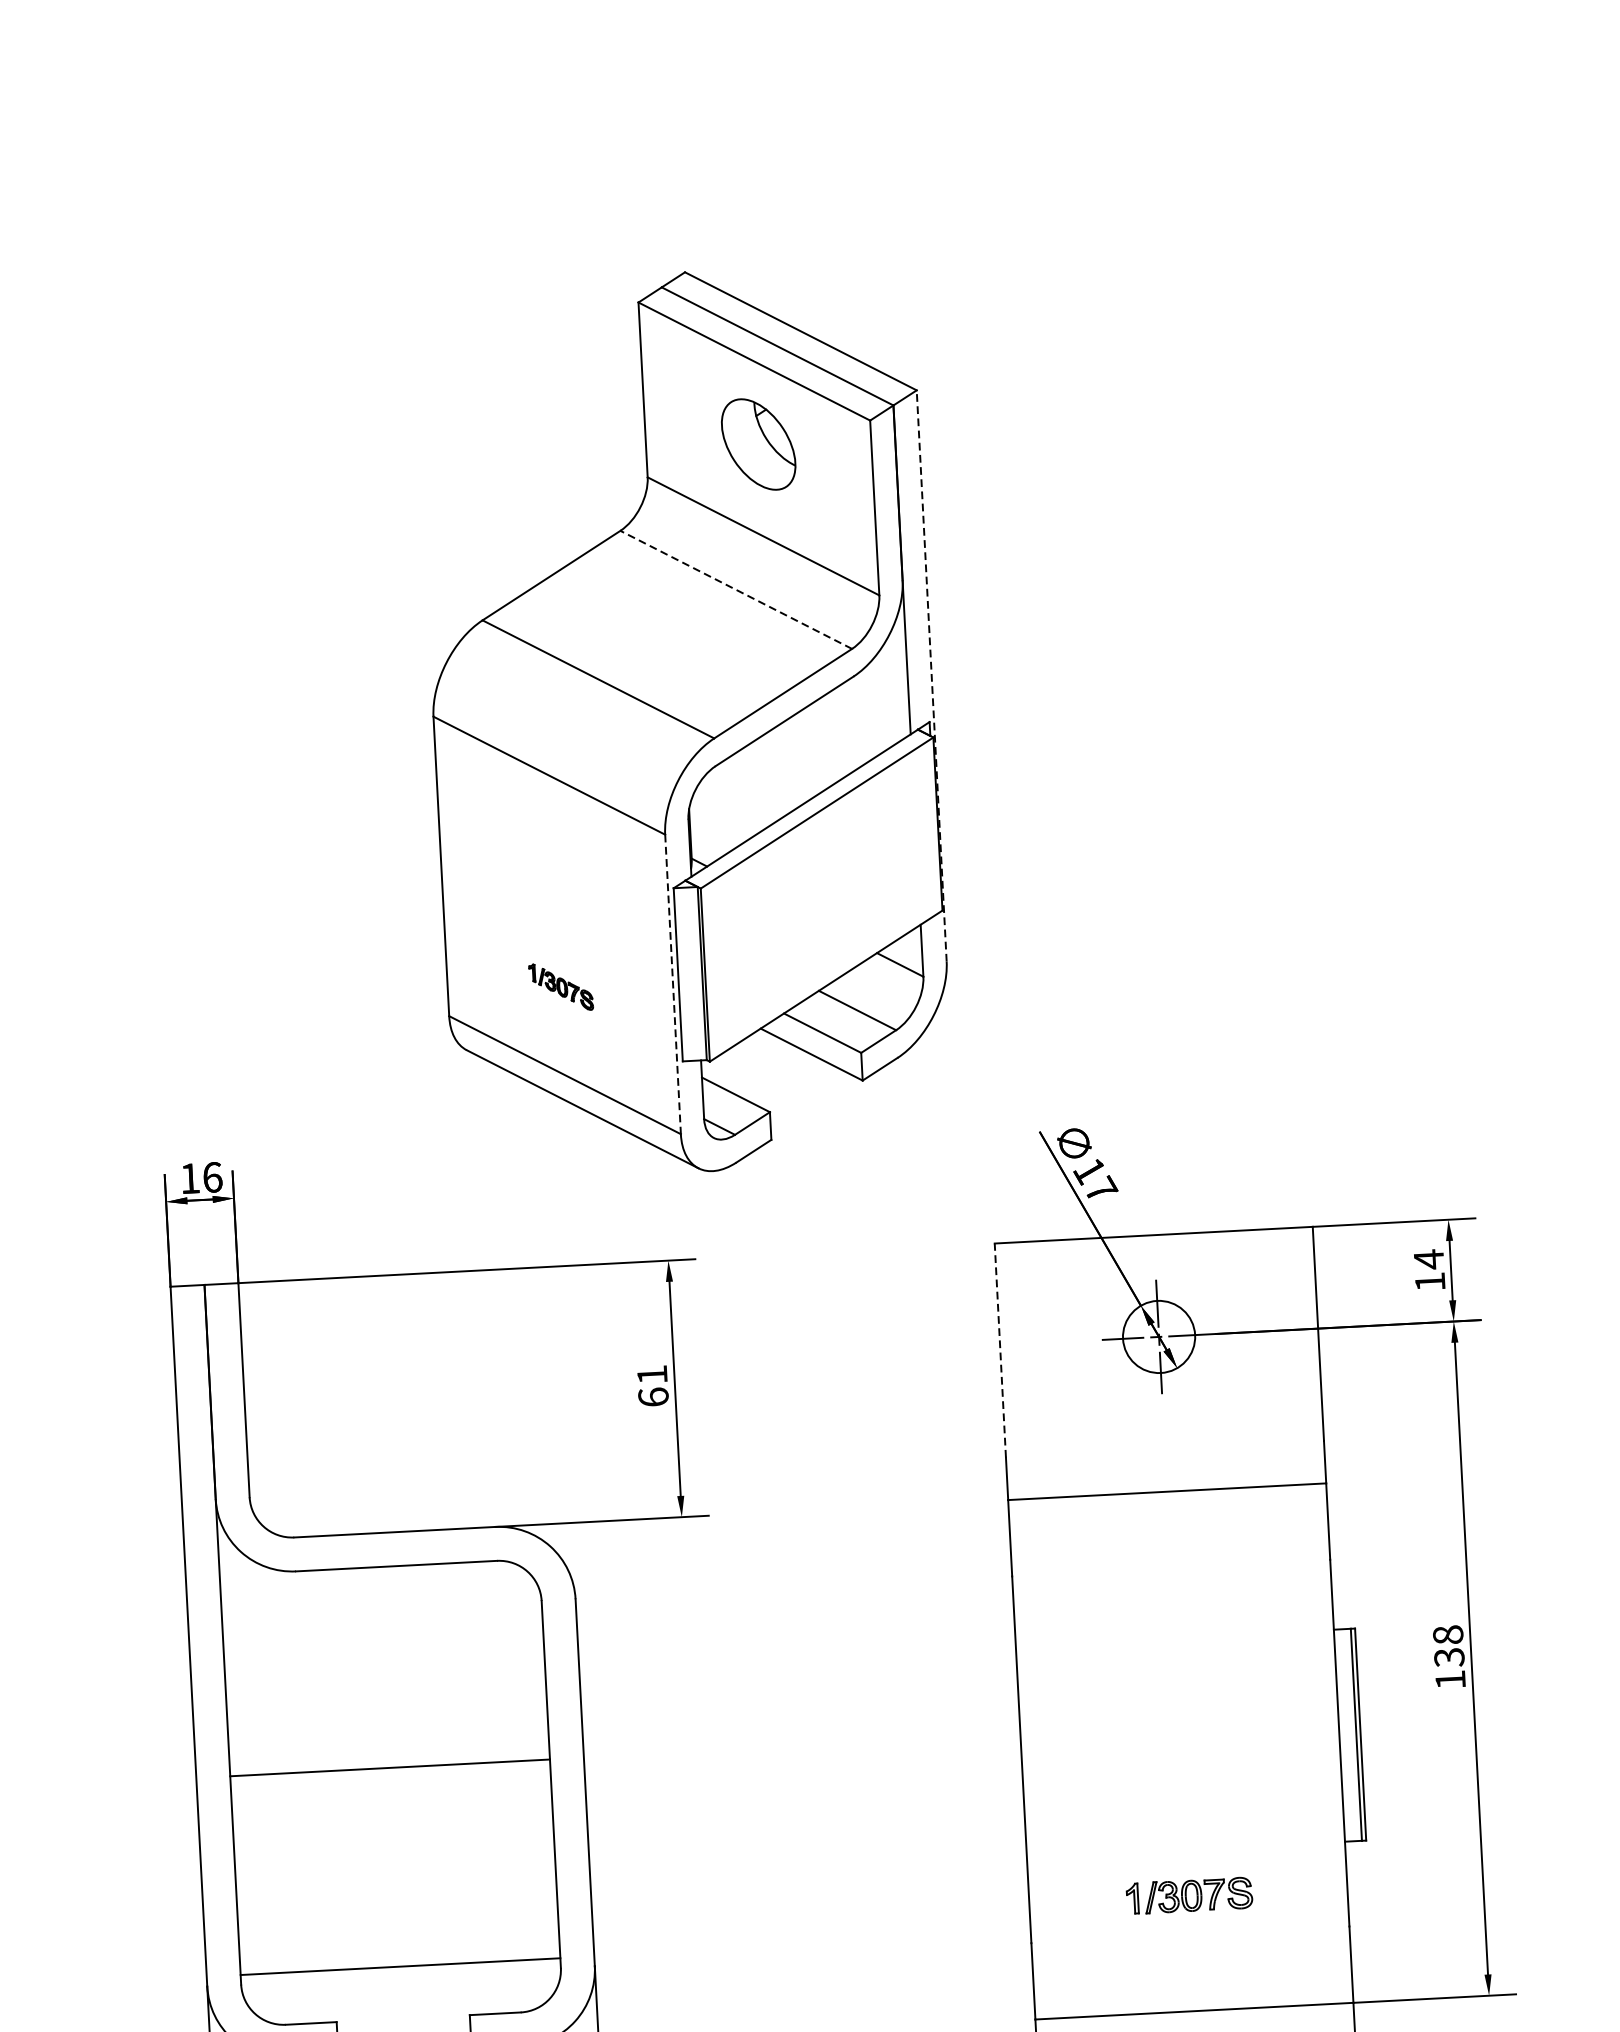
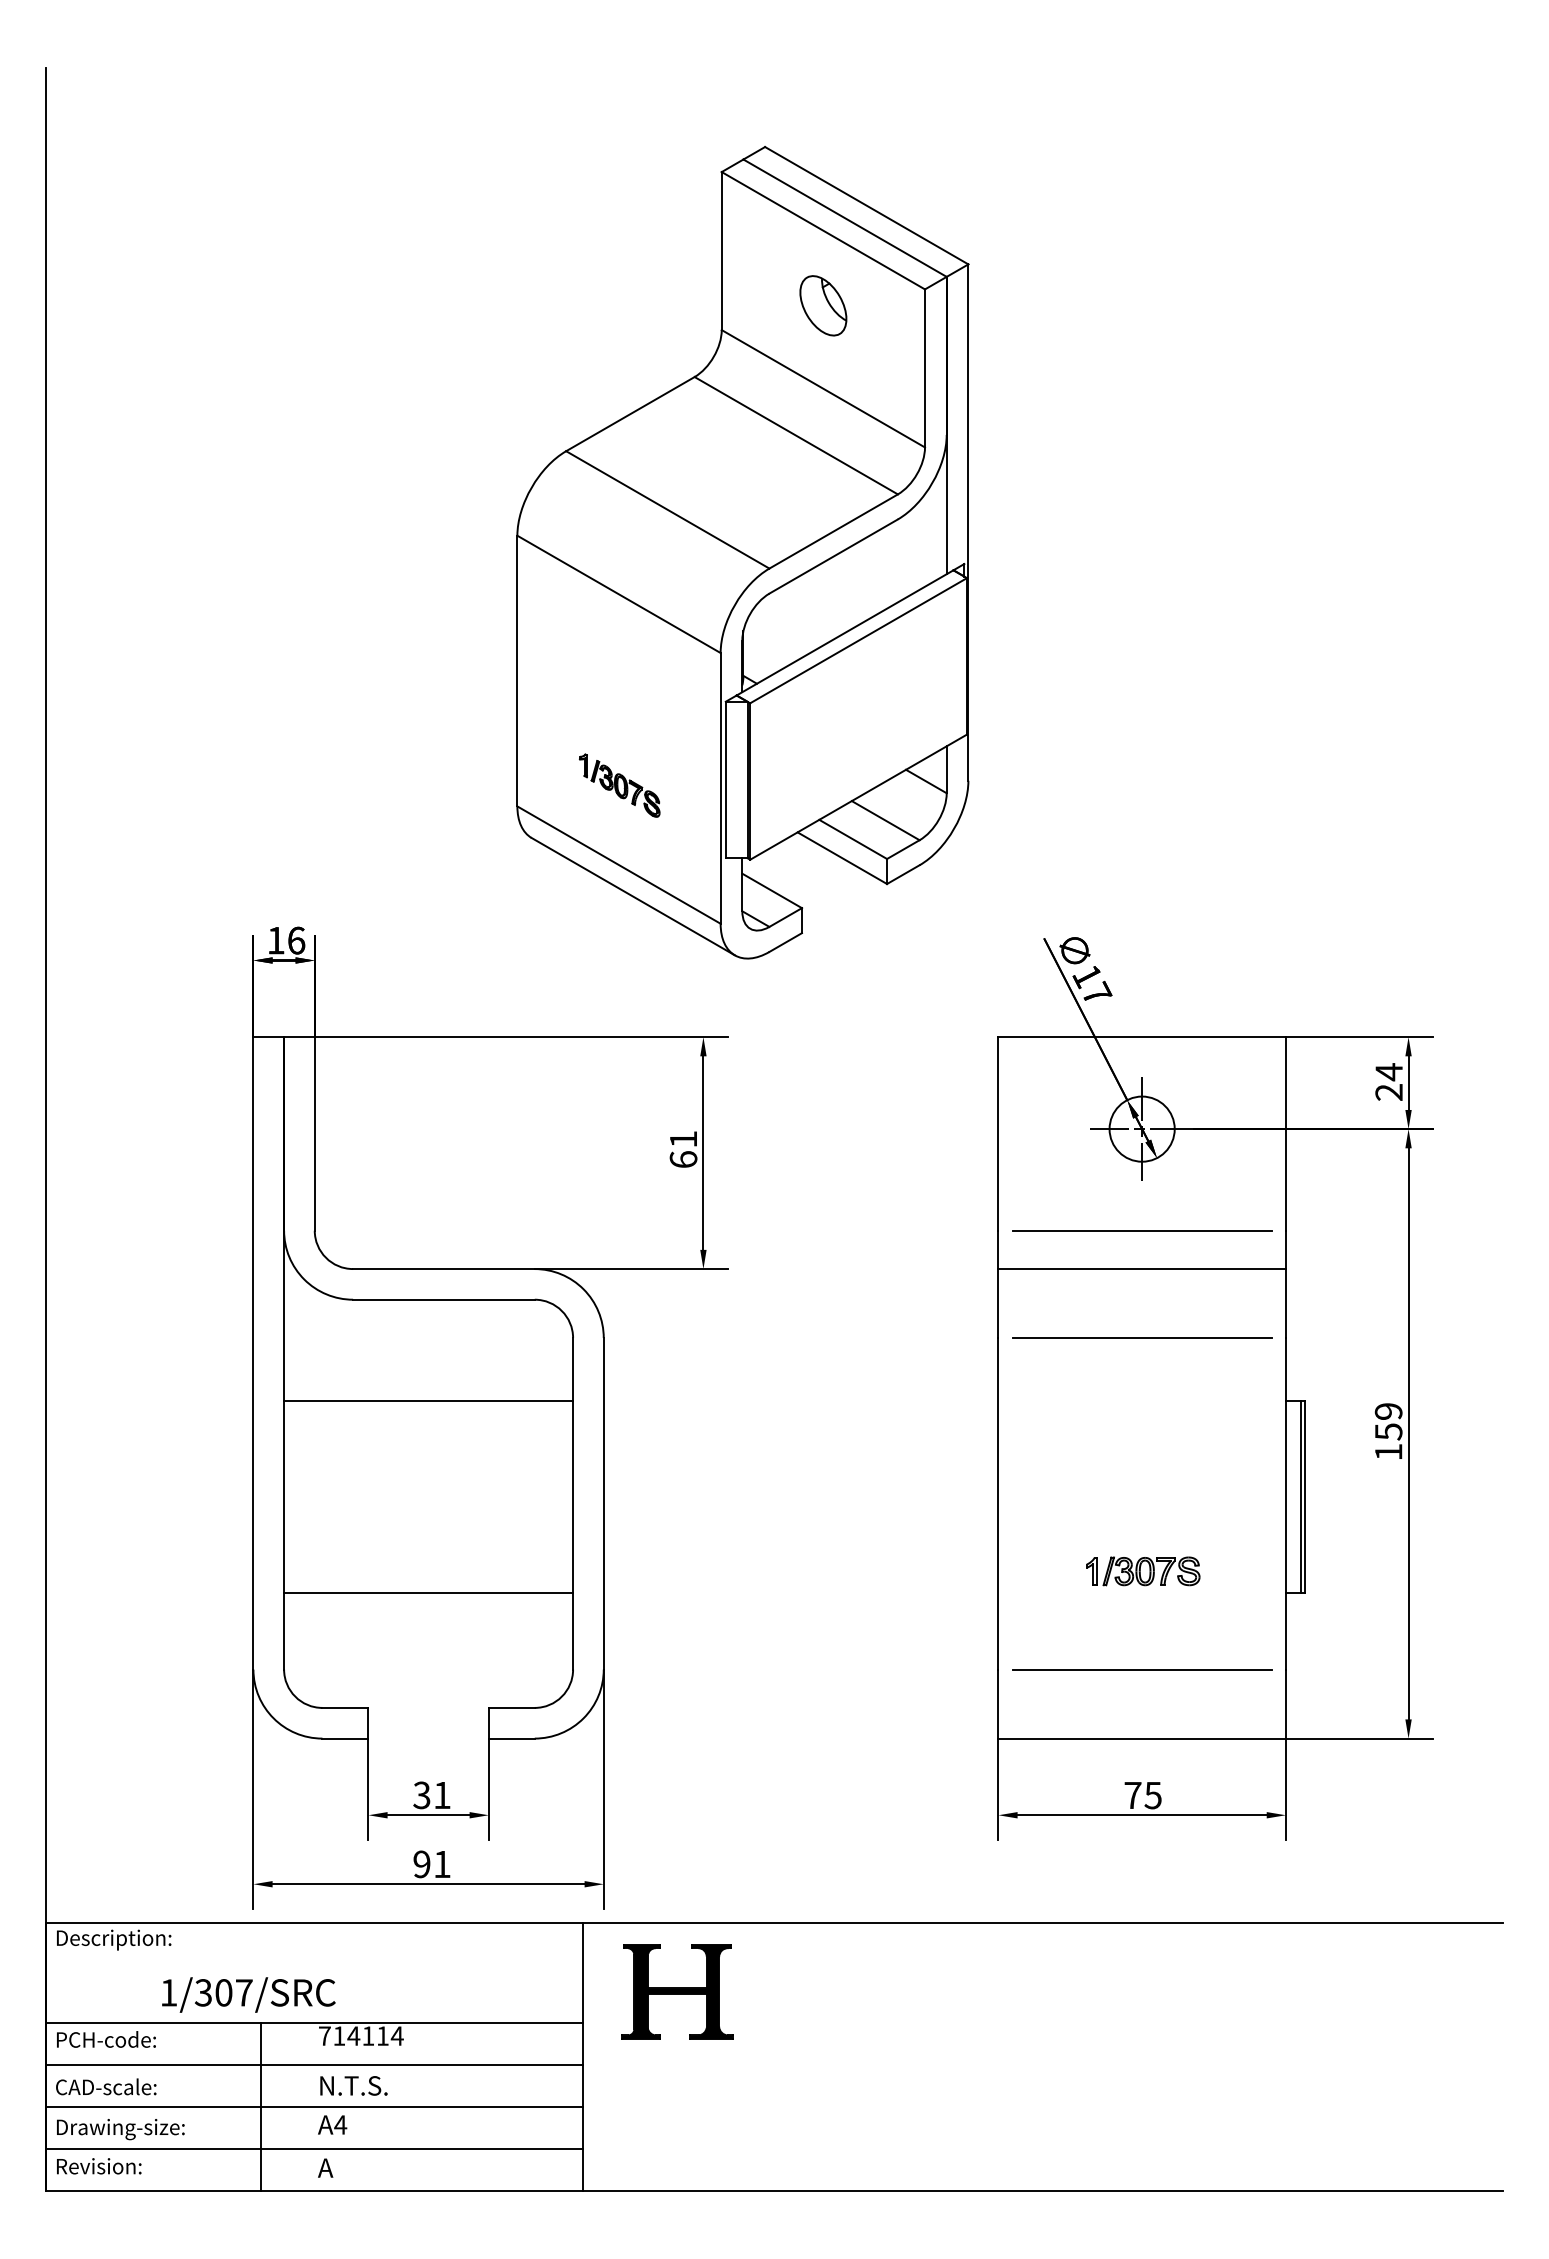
part: (758, 444) -> (823, 305), size x0.71
line: (735, 589) -> (795, 435), dashed -> solid
line: (931, 675) -> (968, 522), dashed -> solid
line: (672, 984) -> (720, 788), dashed -> solid
part: (560, 987) -> (619, 785), size x1.43
text: (1429, 1282) -> (1388, 1092), 14 -> 24
line: (1000, 1350) -> (998, 1133), dashed -> solid
line: (1164, 1449) -> (1141, 1230), added
line: (1170, 1568) -> (1141, 1338), added
text: (1448, 1646) -> (1388, 1421), 138 -> 159
line: (390, 1768) -> (428, 1401), moved
part: (1189, 1895) -> (1143, 1571), moved
line: (1189, 1934) -> (1141, 1669), added
line: (400, 1966) -> (428, 1592), moved

